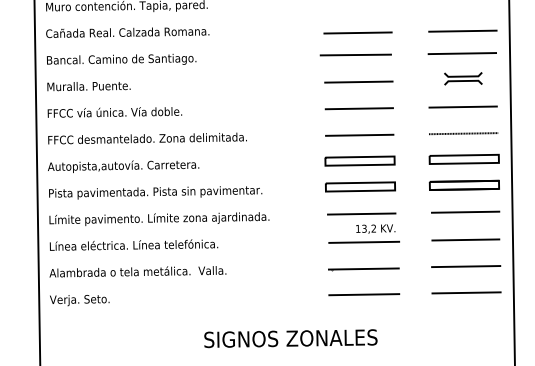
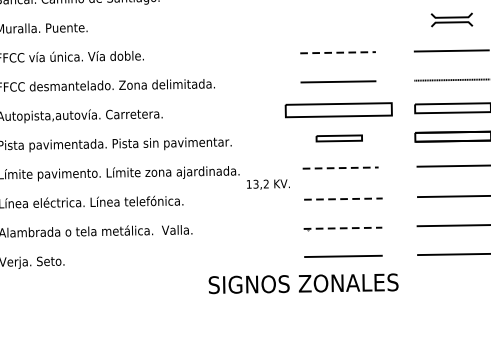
line: (358, 81) -> (337, 22), removed
line: (359, 108) -> (338, 52), solid -> dashed
part: (359, 160) -> (338, 109), size x1.4
part: (360, 186) -> (339, 137), size x0.6
line: (361, 214) -> (340, 168), solid -> dashed
text: (375, 228) -> (268, 183), moved
line: (364, 242) -> (343, 199), solid -> dashed
line: (363, 269) -> (342, 228), solid -> dashed
text: (290, 338) -> (303, 283), moved

